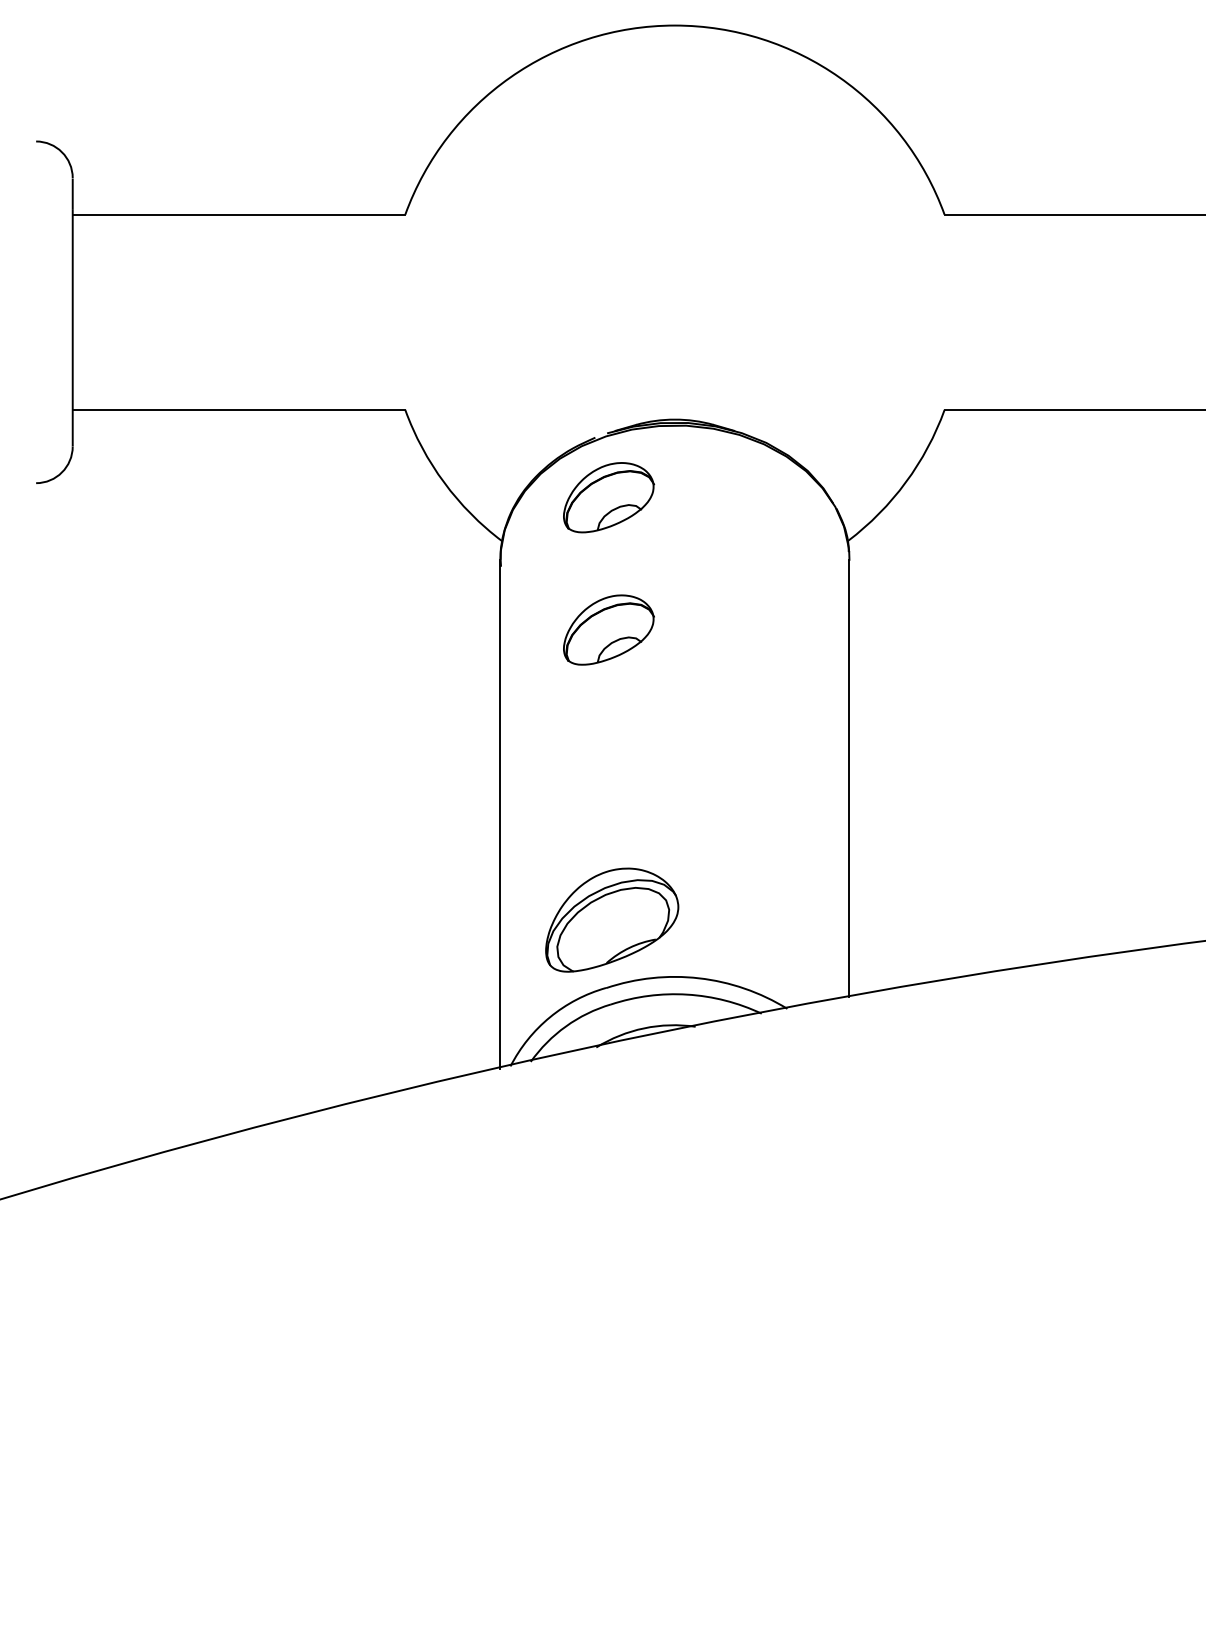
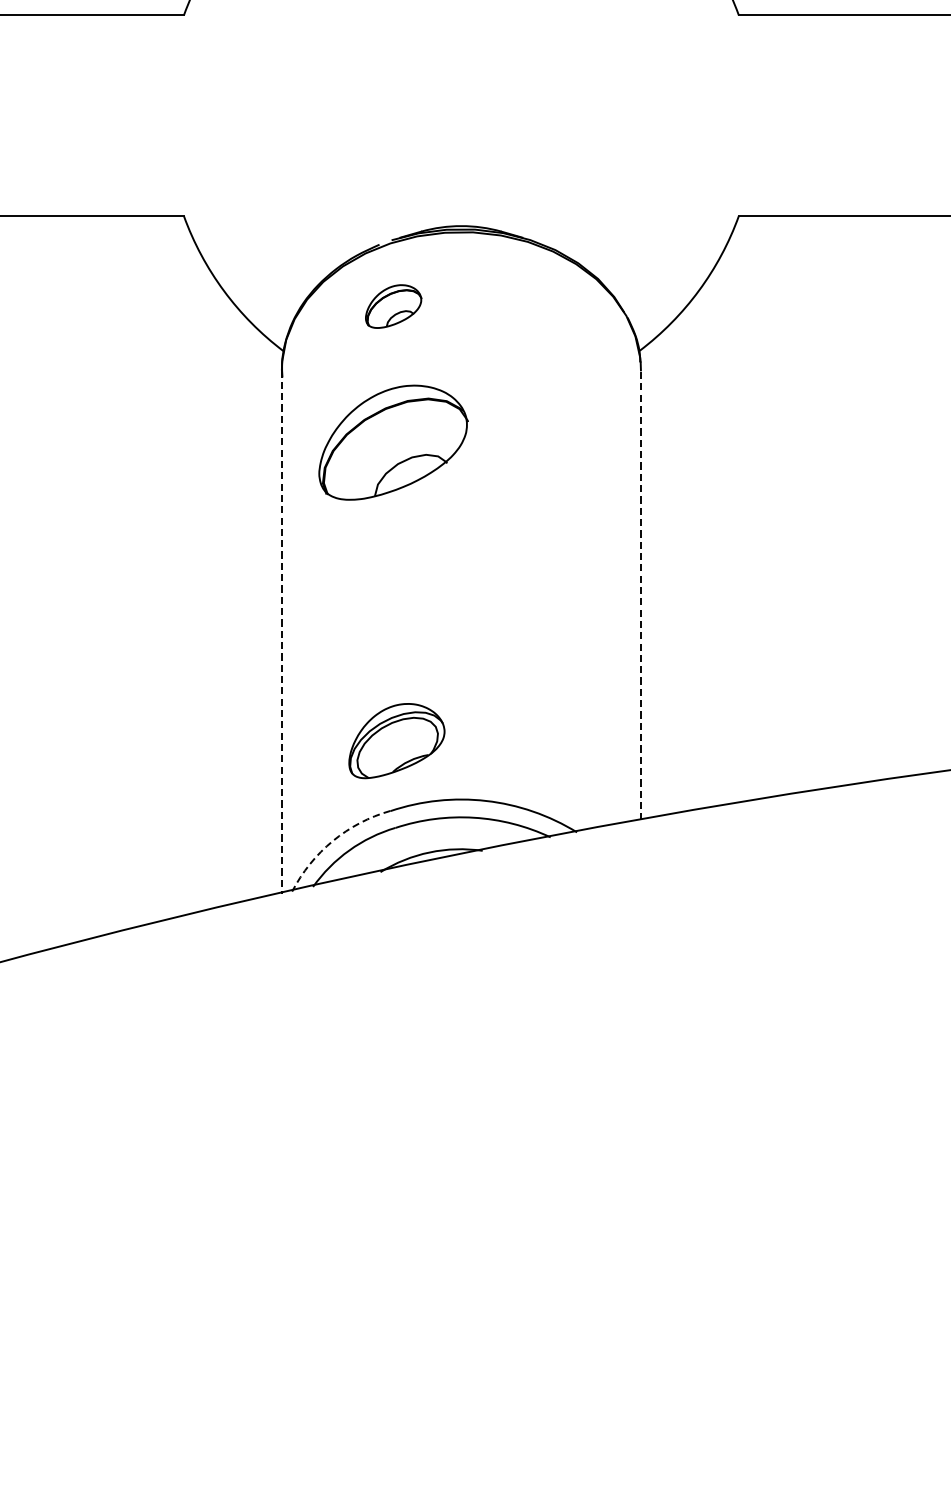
part: (609, 497) -> (394, 306), size x0.6
part: (608, 629) -> (393, 442), size x1.6
line: (849, 778) -> (640, 595), solid -> dashed
line: (500, 814) -> (281, 632), solid -> dashed
part: (612, 919) -> (397, 740), size x0.7
arc: (550, 1017) -> (333, 841), solid -> dashed

